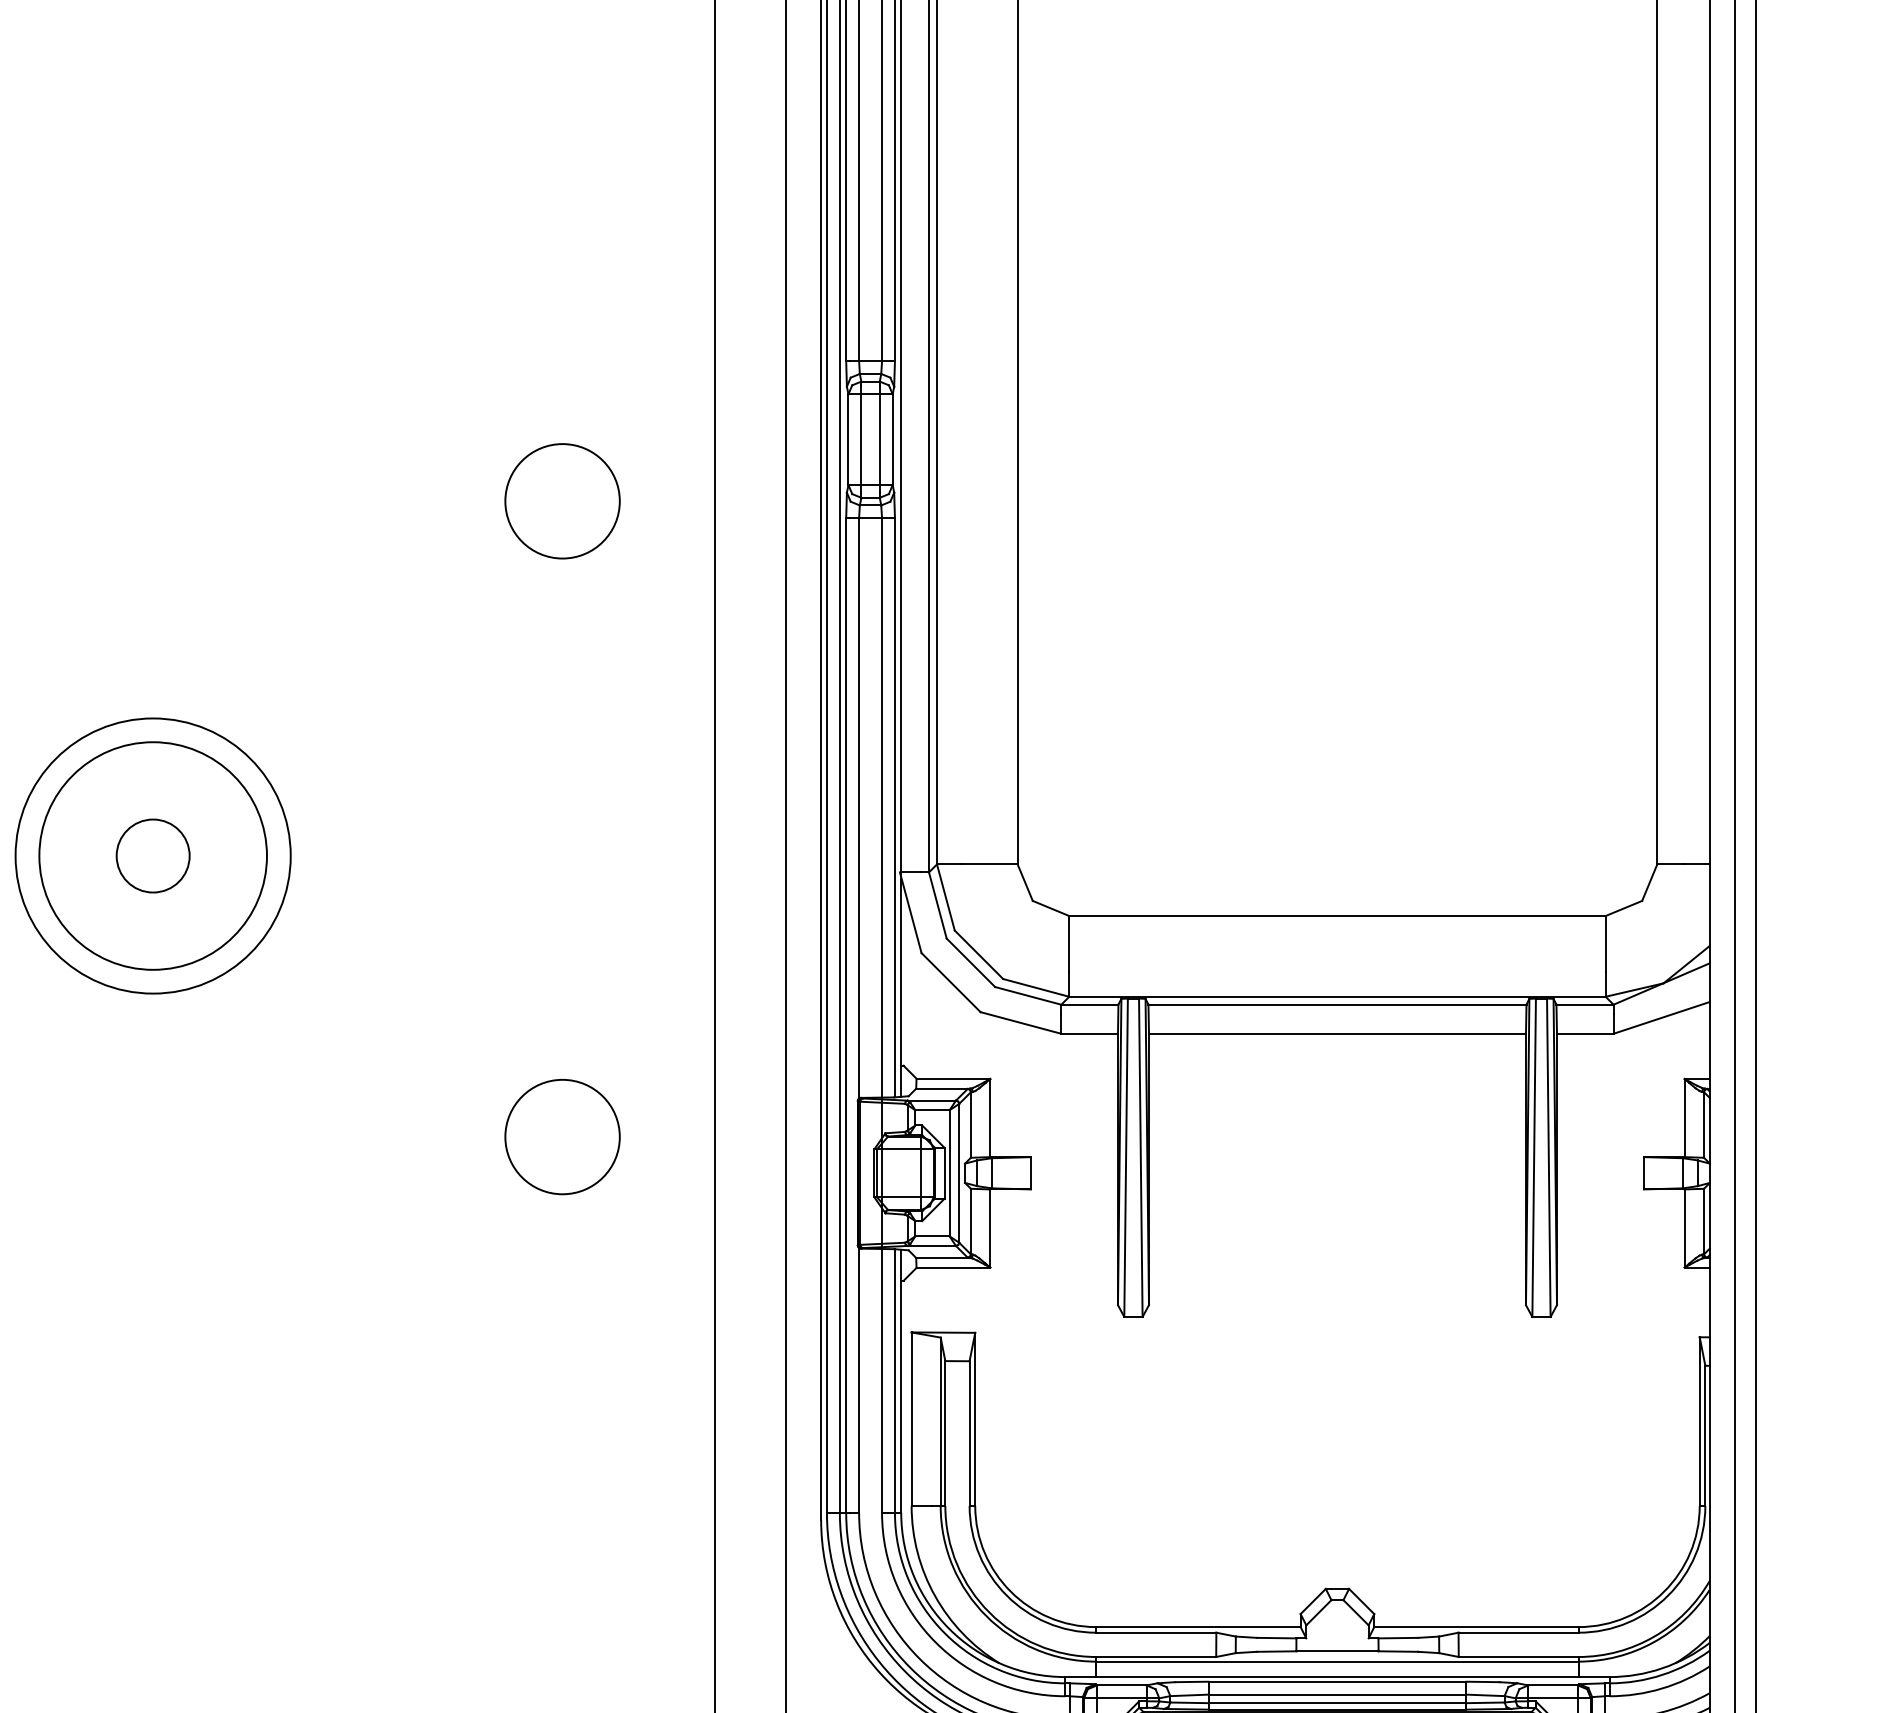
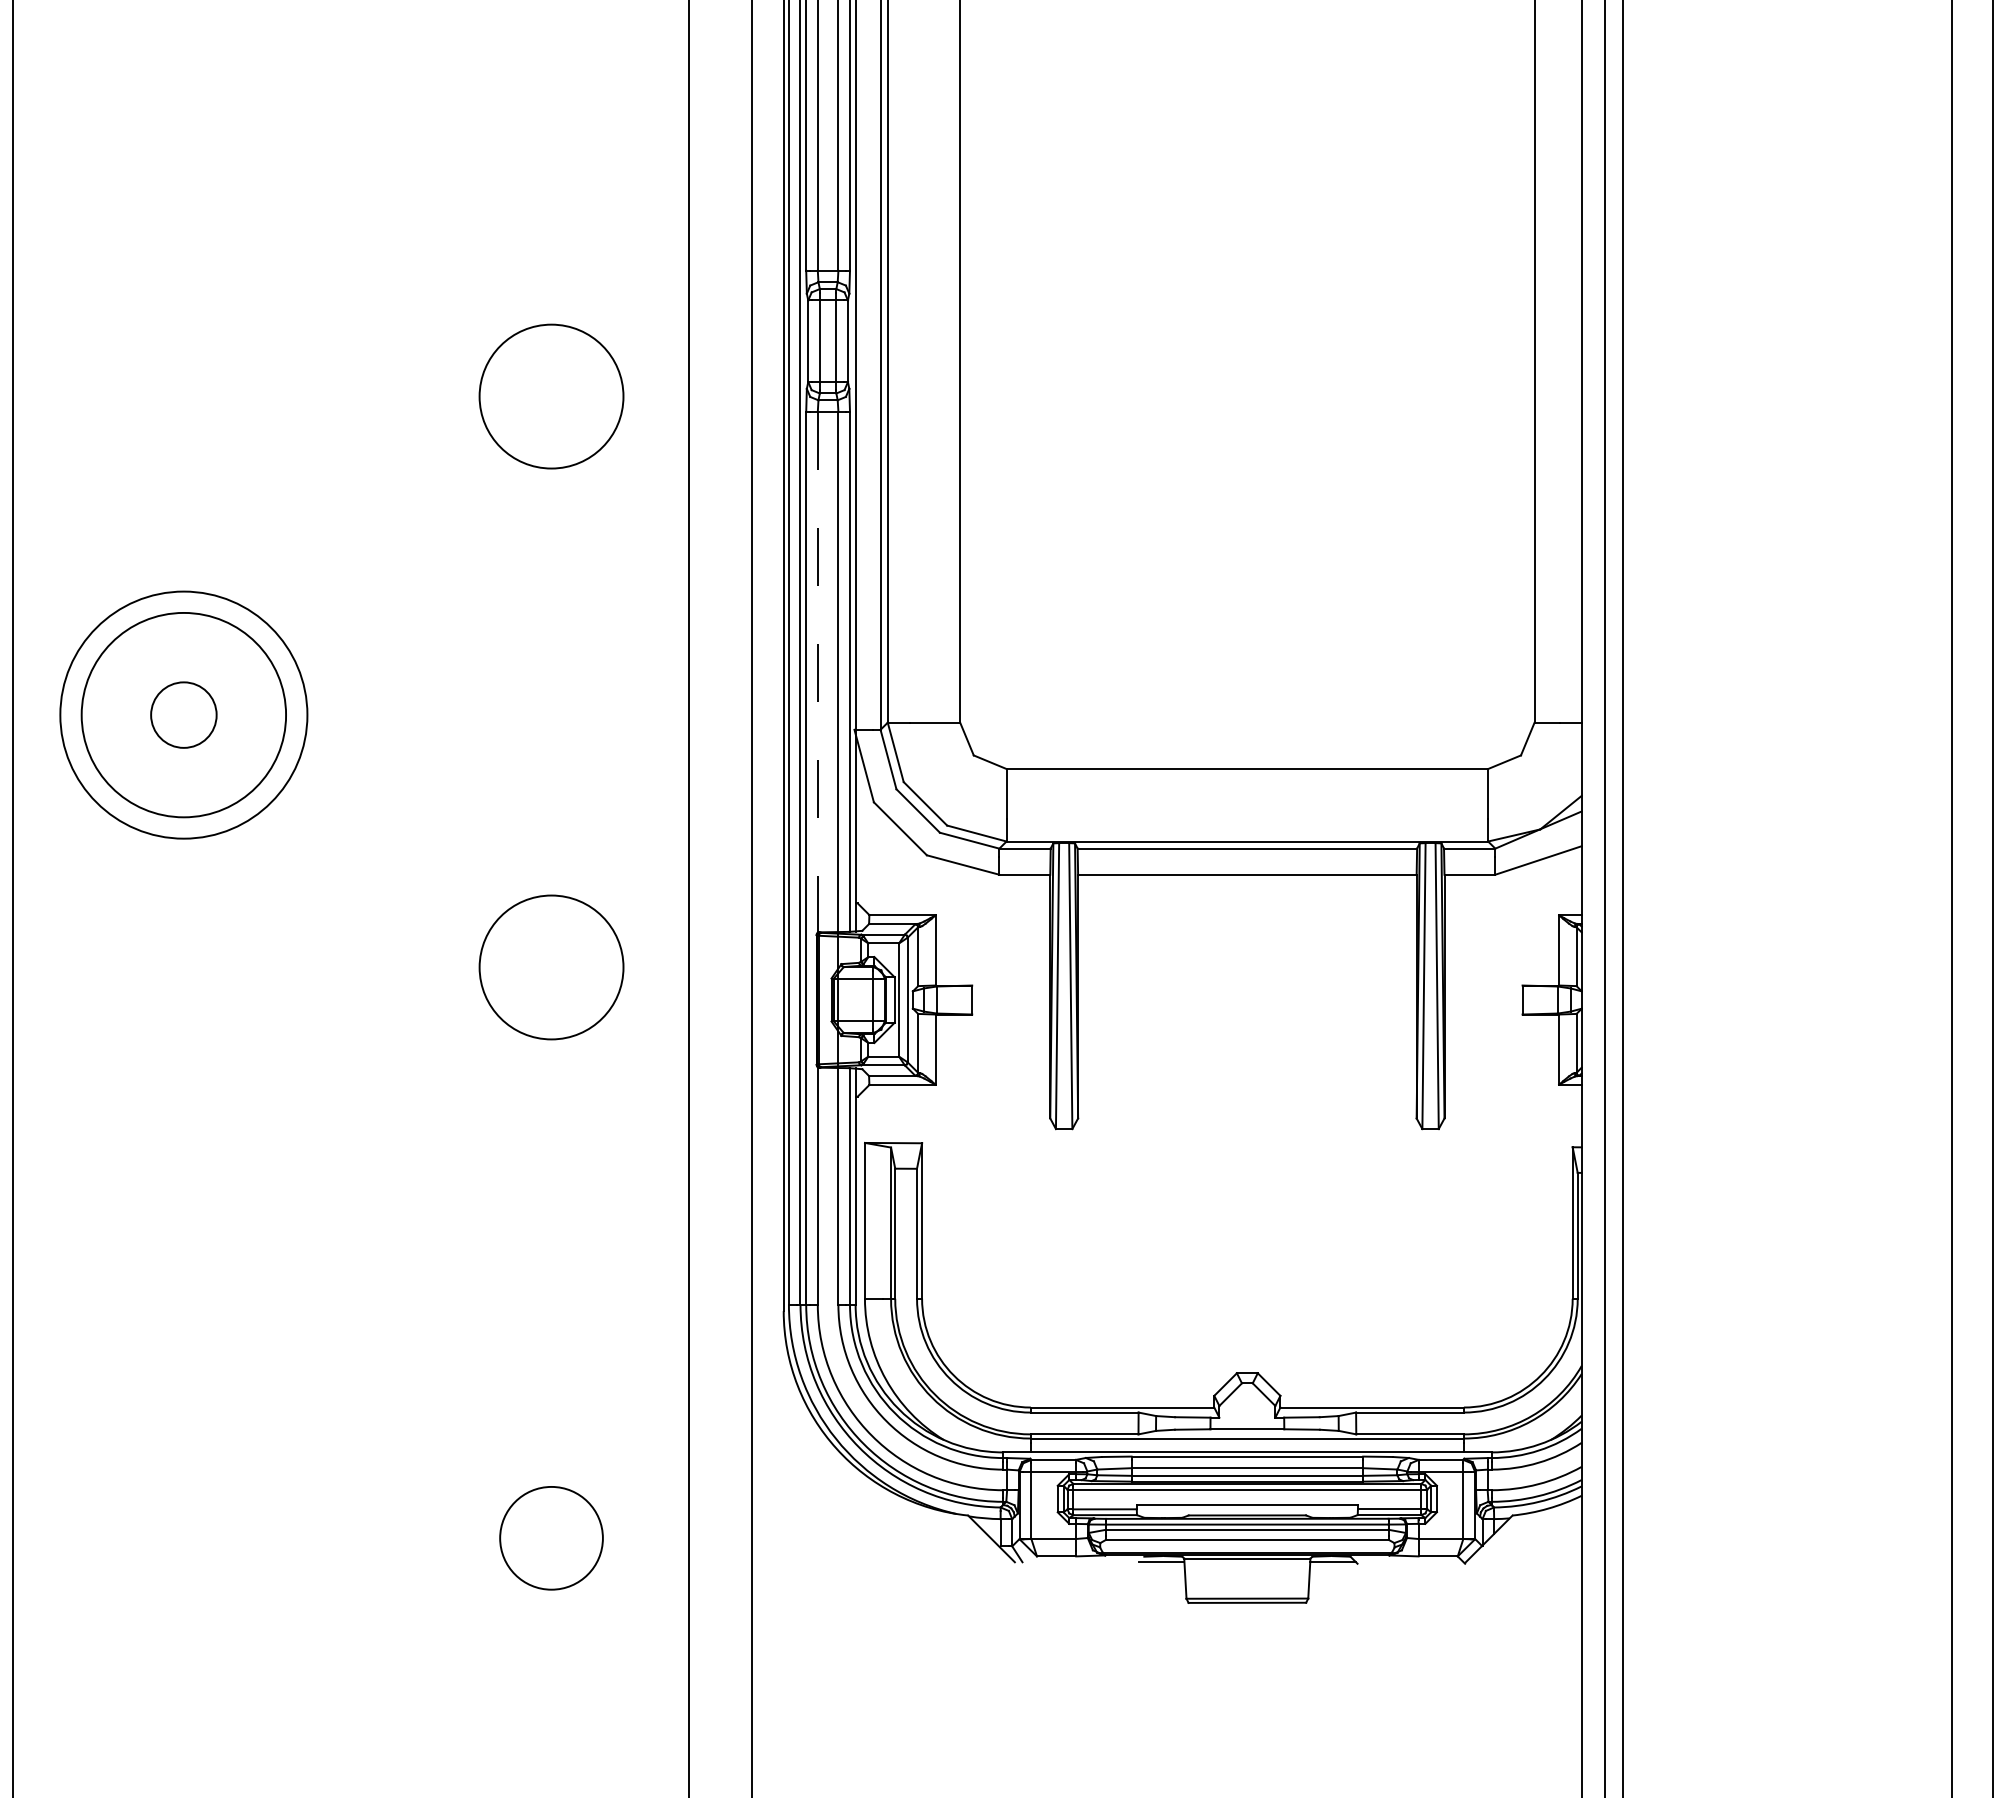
circle: (562, 501) -> (551, 396), size x1.4
line: (858, 808) -> (817, 672), solid -> dashed
circle: (562, 1137) -> (551, 967), size x1.4

